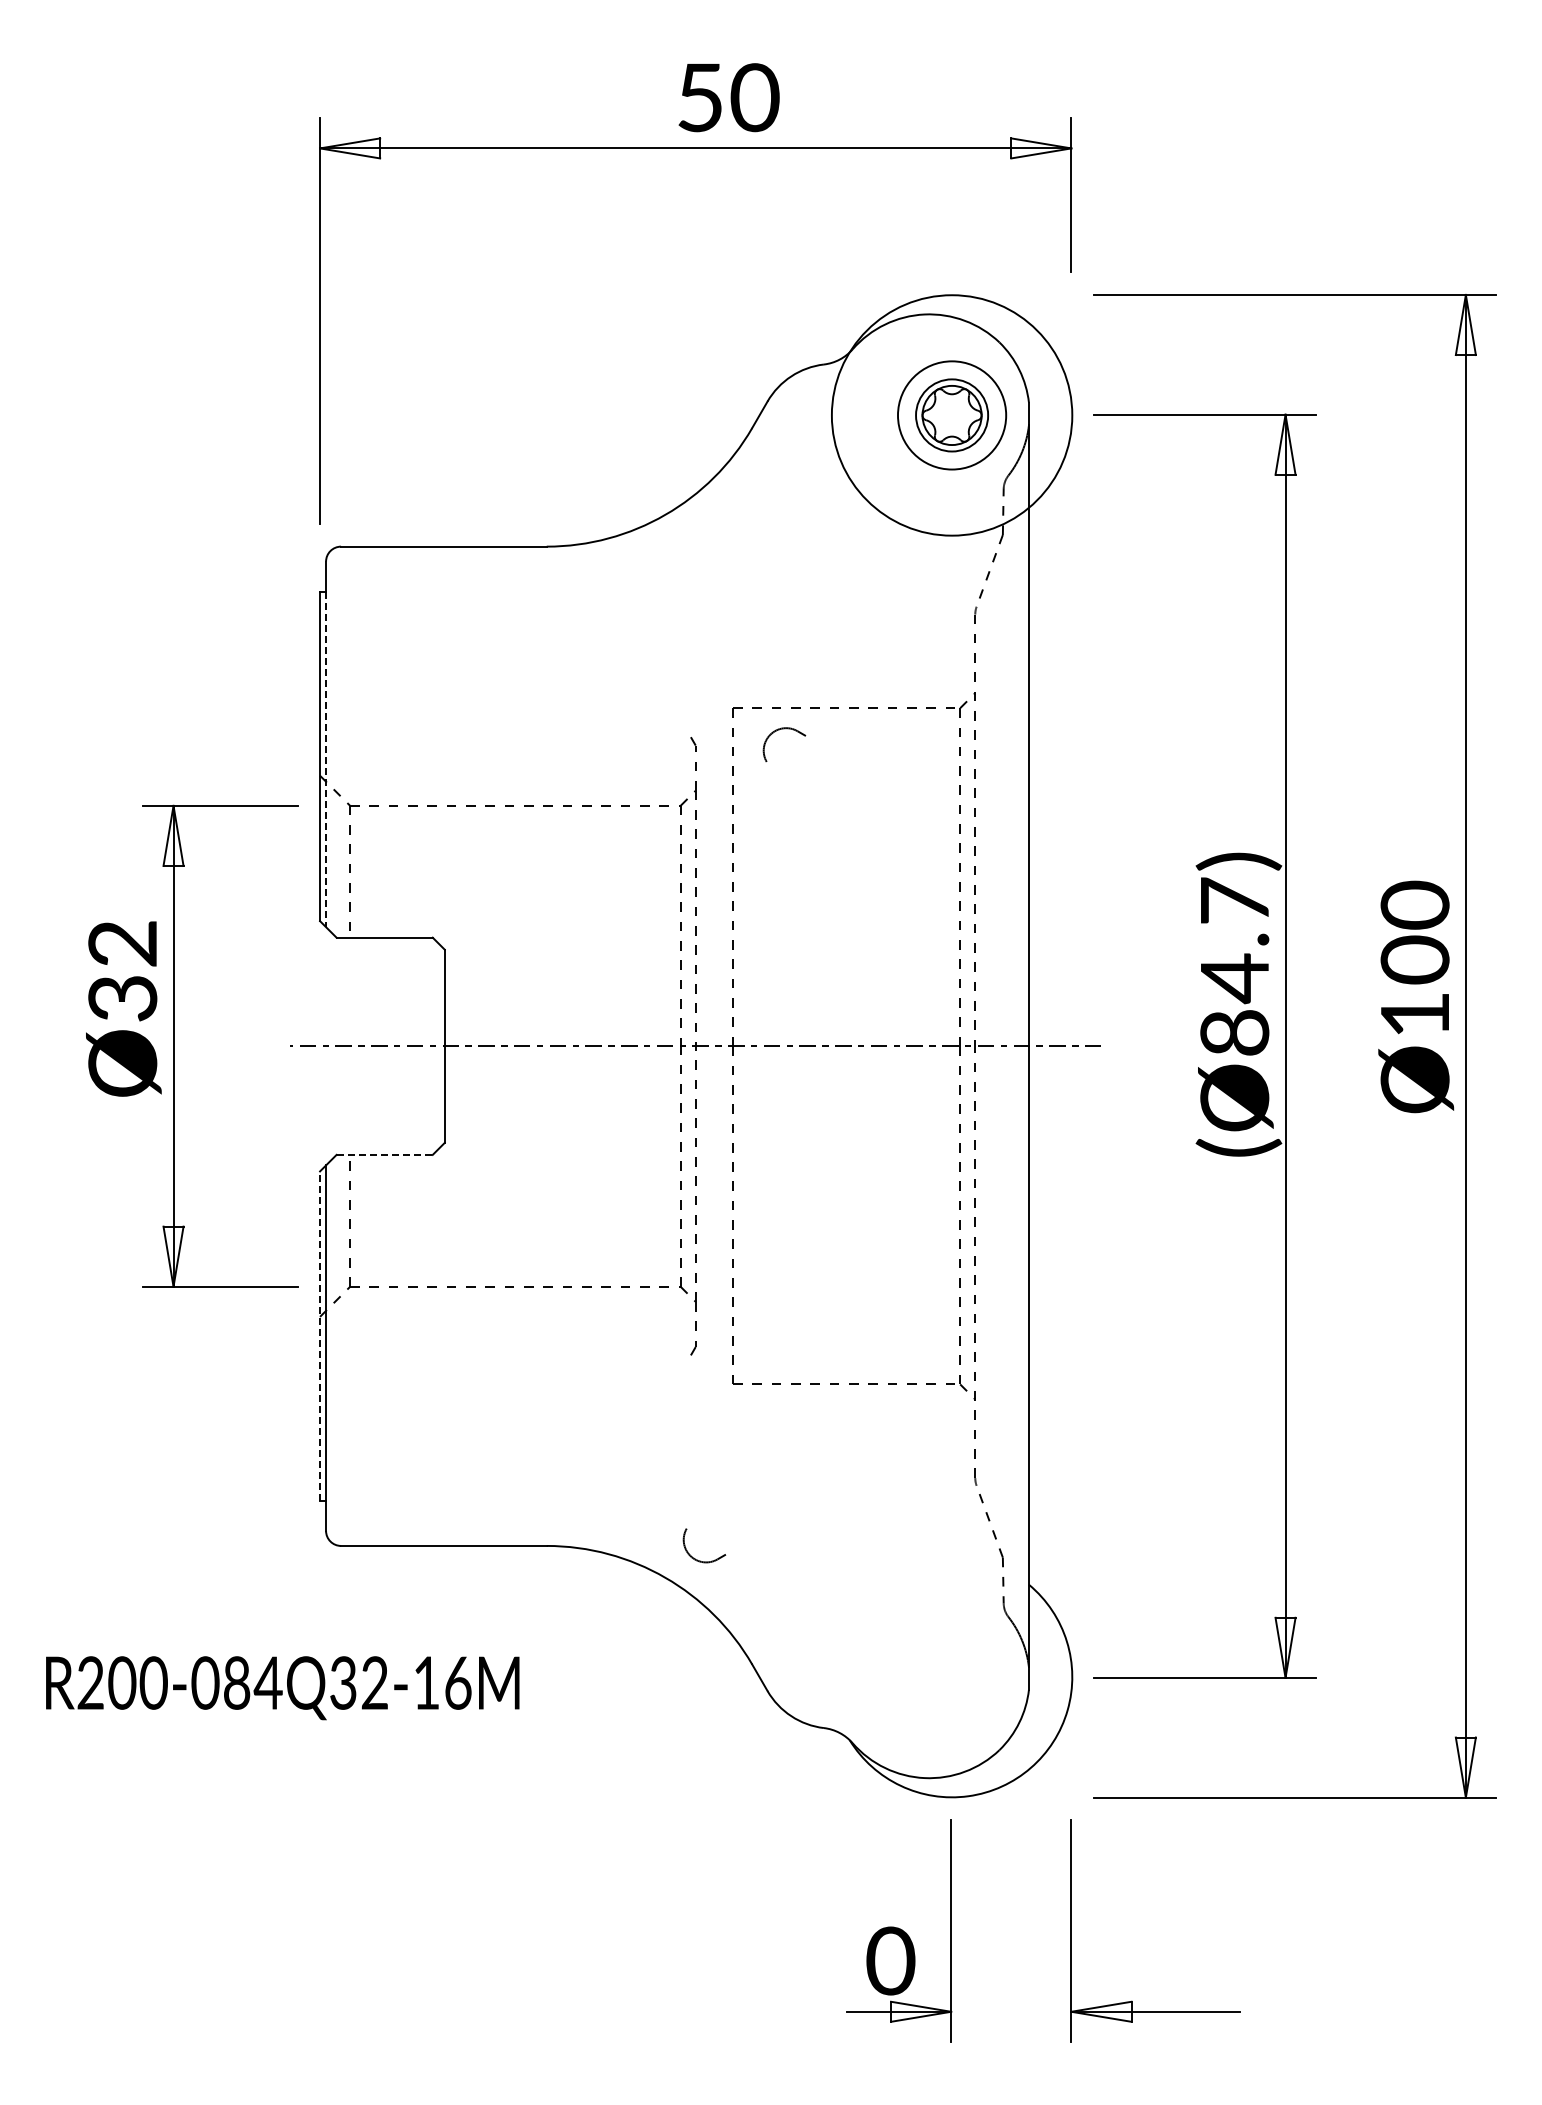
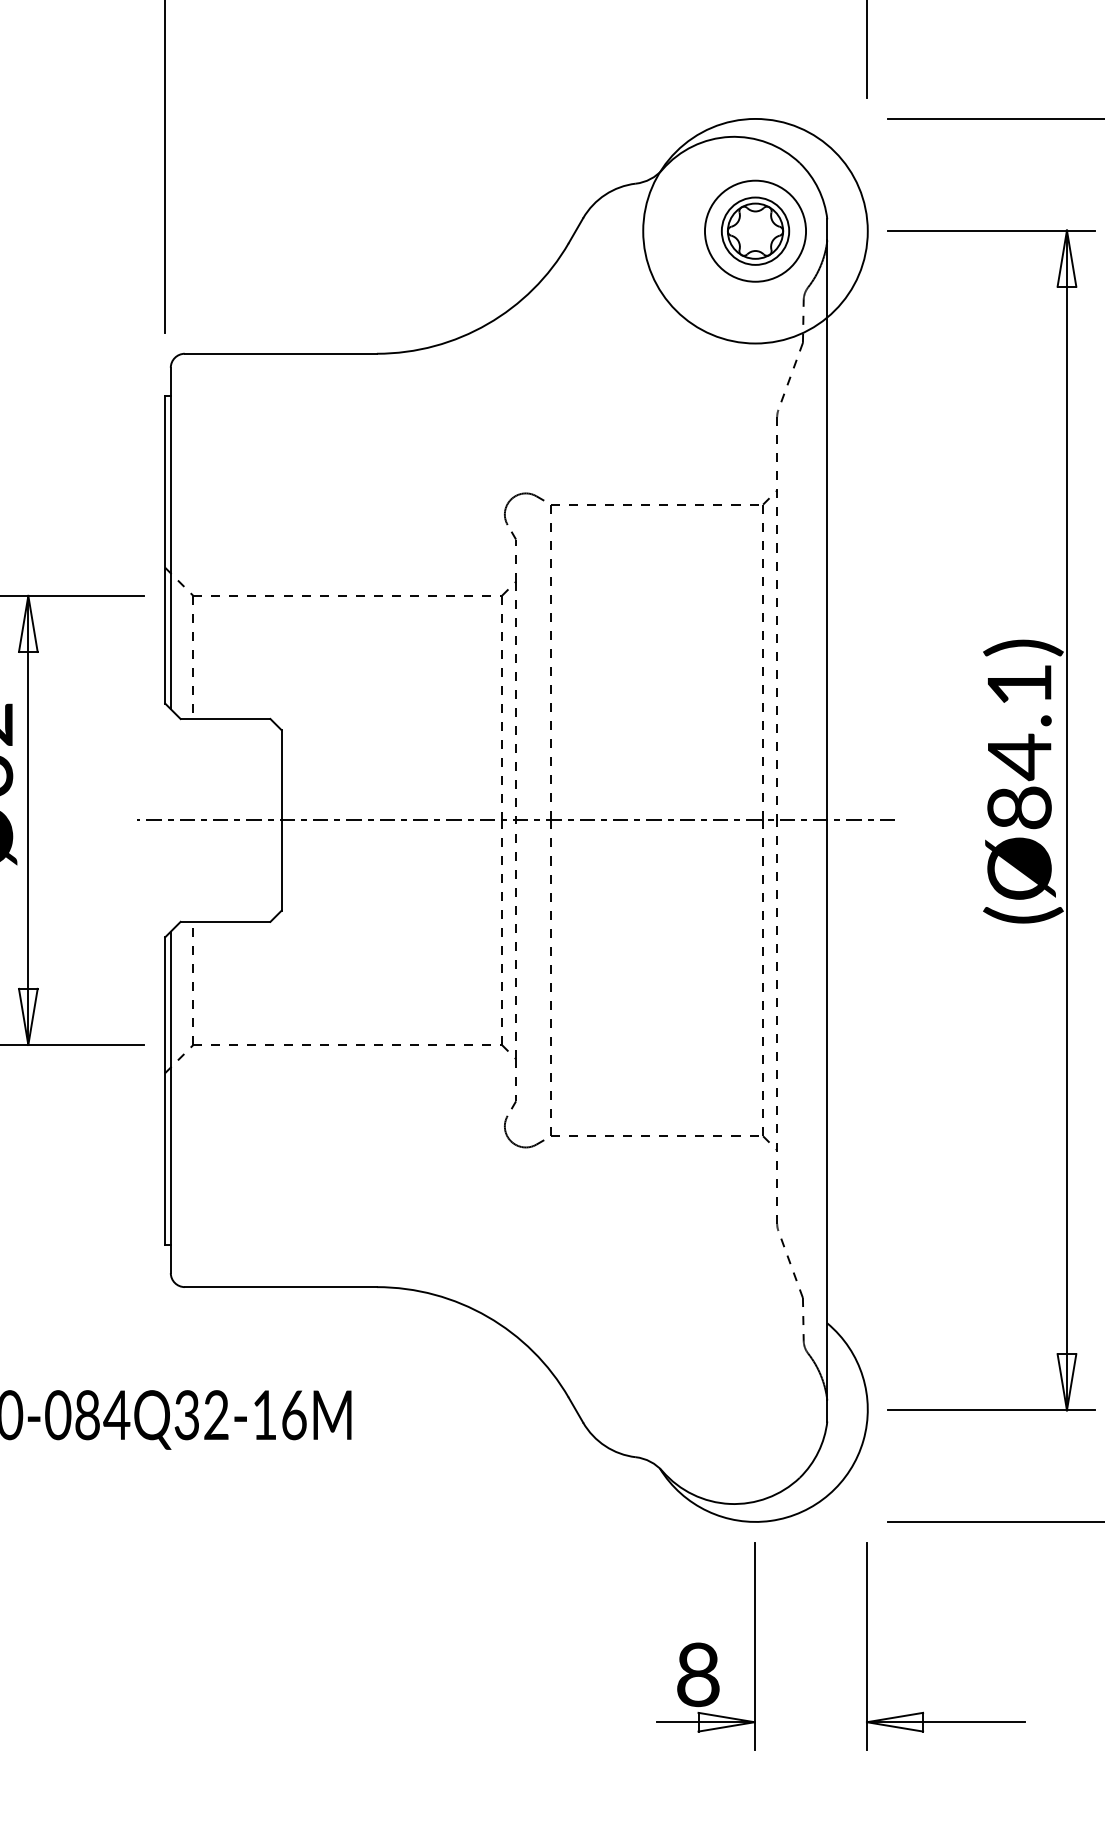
part: (779, 730) -> (519, 495), moved
line: (326, 759) -> (171, 552), dashed -> solid
text: (1234, 900) -> (1019, 684), (Ø84.7) -> (Ø84.1)
line: (385, 1154) -> (226, 921), dashed -> solid
line: (320, 1336) -> (165, 1091), dashed -> solid
part: (700, 1560) -> (520, 1145), moved
text: (890, 1961) -> (697, 1675), 0 -> 8

